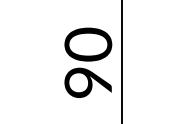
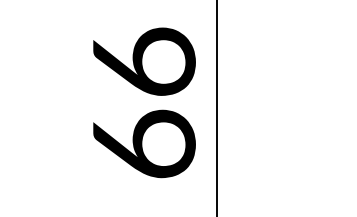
text: (88, 62) -> (144, 101), 90 -> 66

